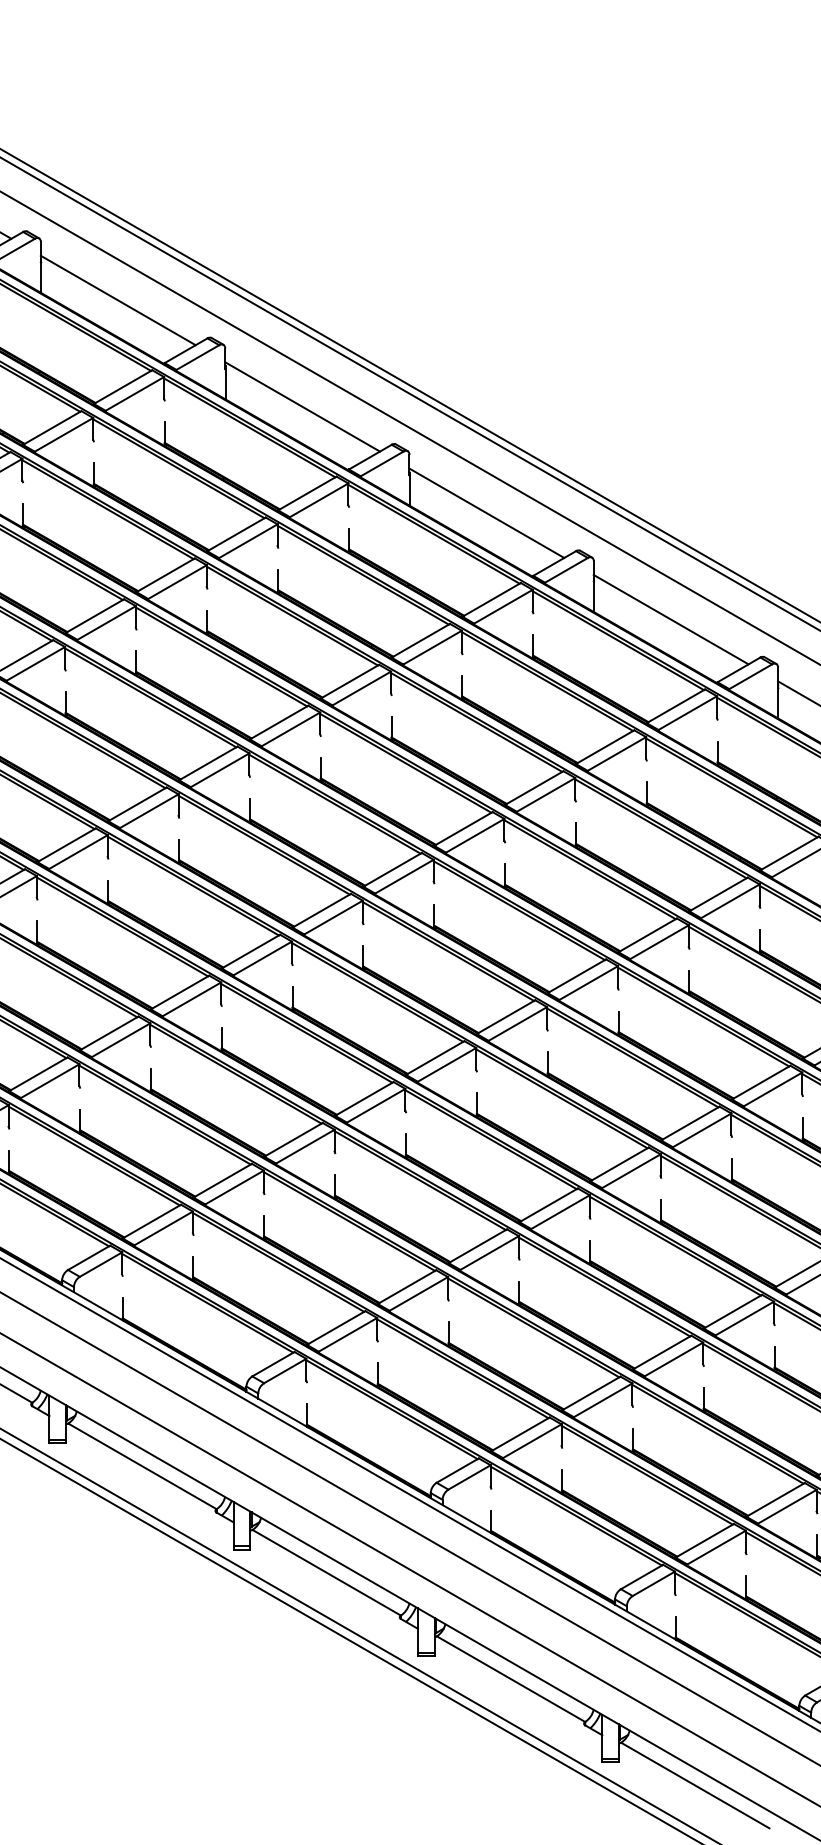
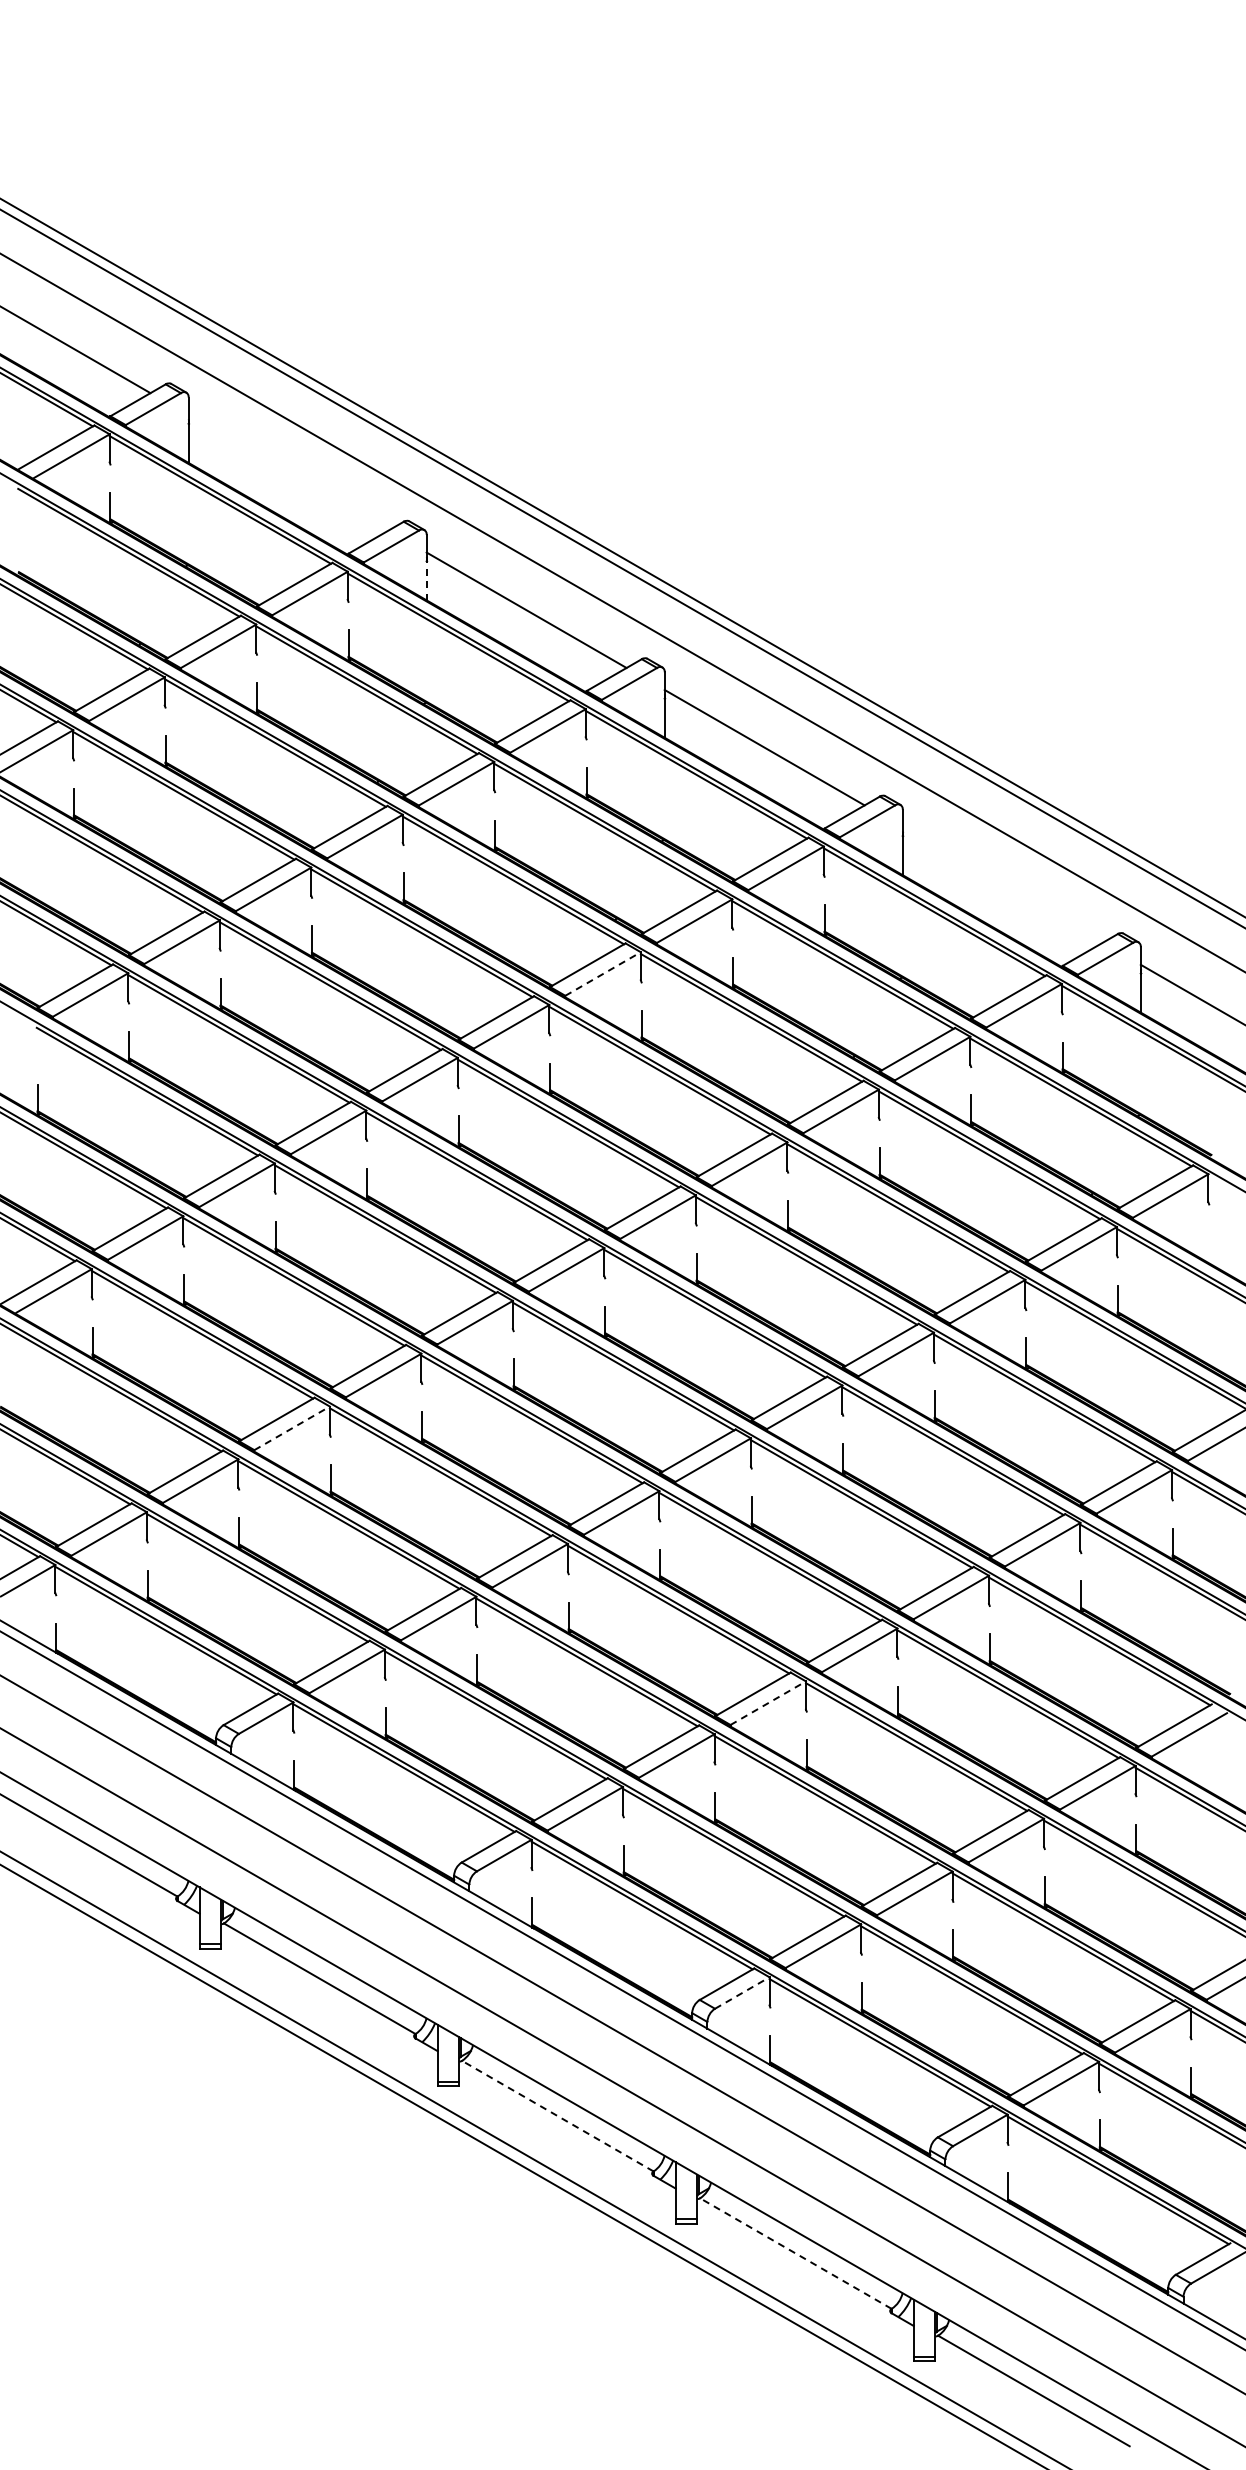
line: (118, 300) -> (288, 472), removed
line: (225, 382) -> (427, 578), solid -> dashed
line: (671, 619) -> (1002, 884), removed
line: (362, 688) -> (603, 974), solid -> dashed
line: (121, 1040) -> (292, 1428), solid -> dashed
line: (489, 1253) -> (768, 1703), solid -> dashed
line: (469, 1477) -> (742, 1992), solid -> dashed
line: (326, 1573) -> (557, 2116), solid -> dashed
line: (510, 1679) -> (795, 2253), solid -> dashed

